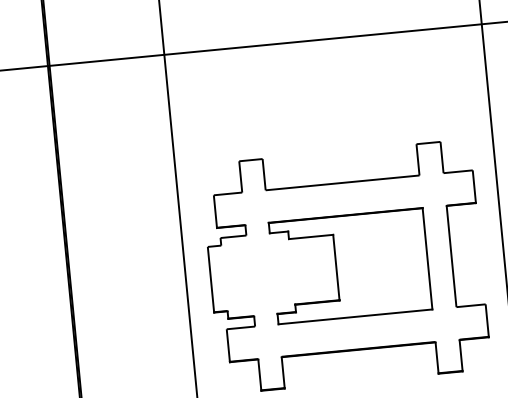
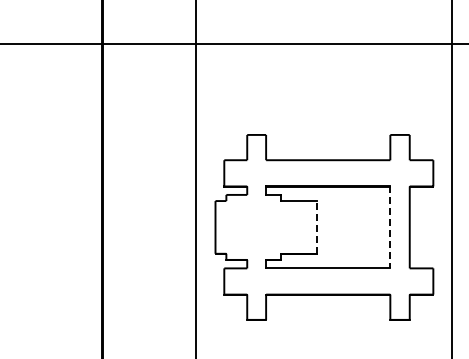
line: (427, 258) -> (390, 227), solid -> dashed
line: (335, 266) -> (316, 226), solid -> dashed

